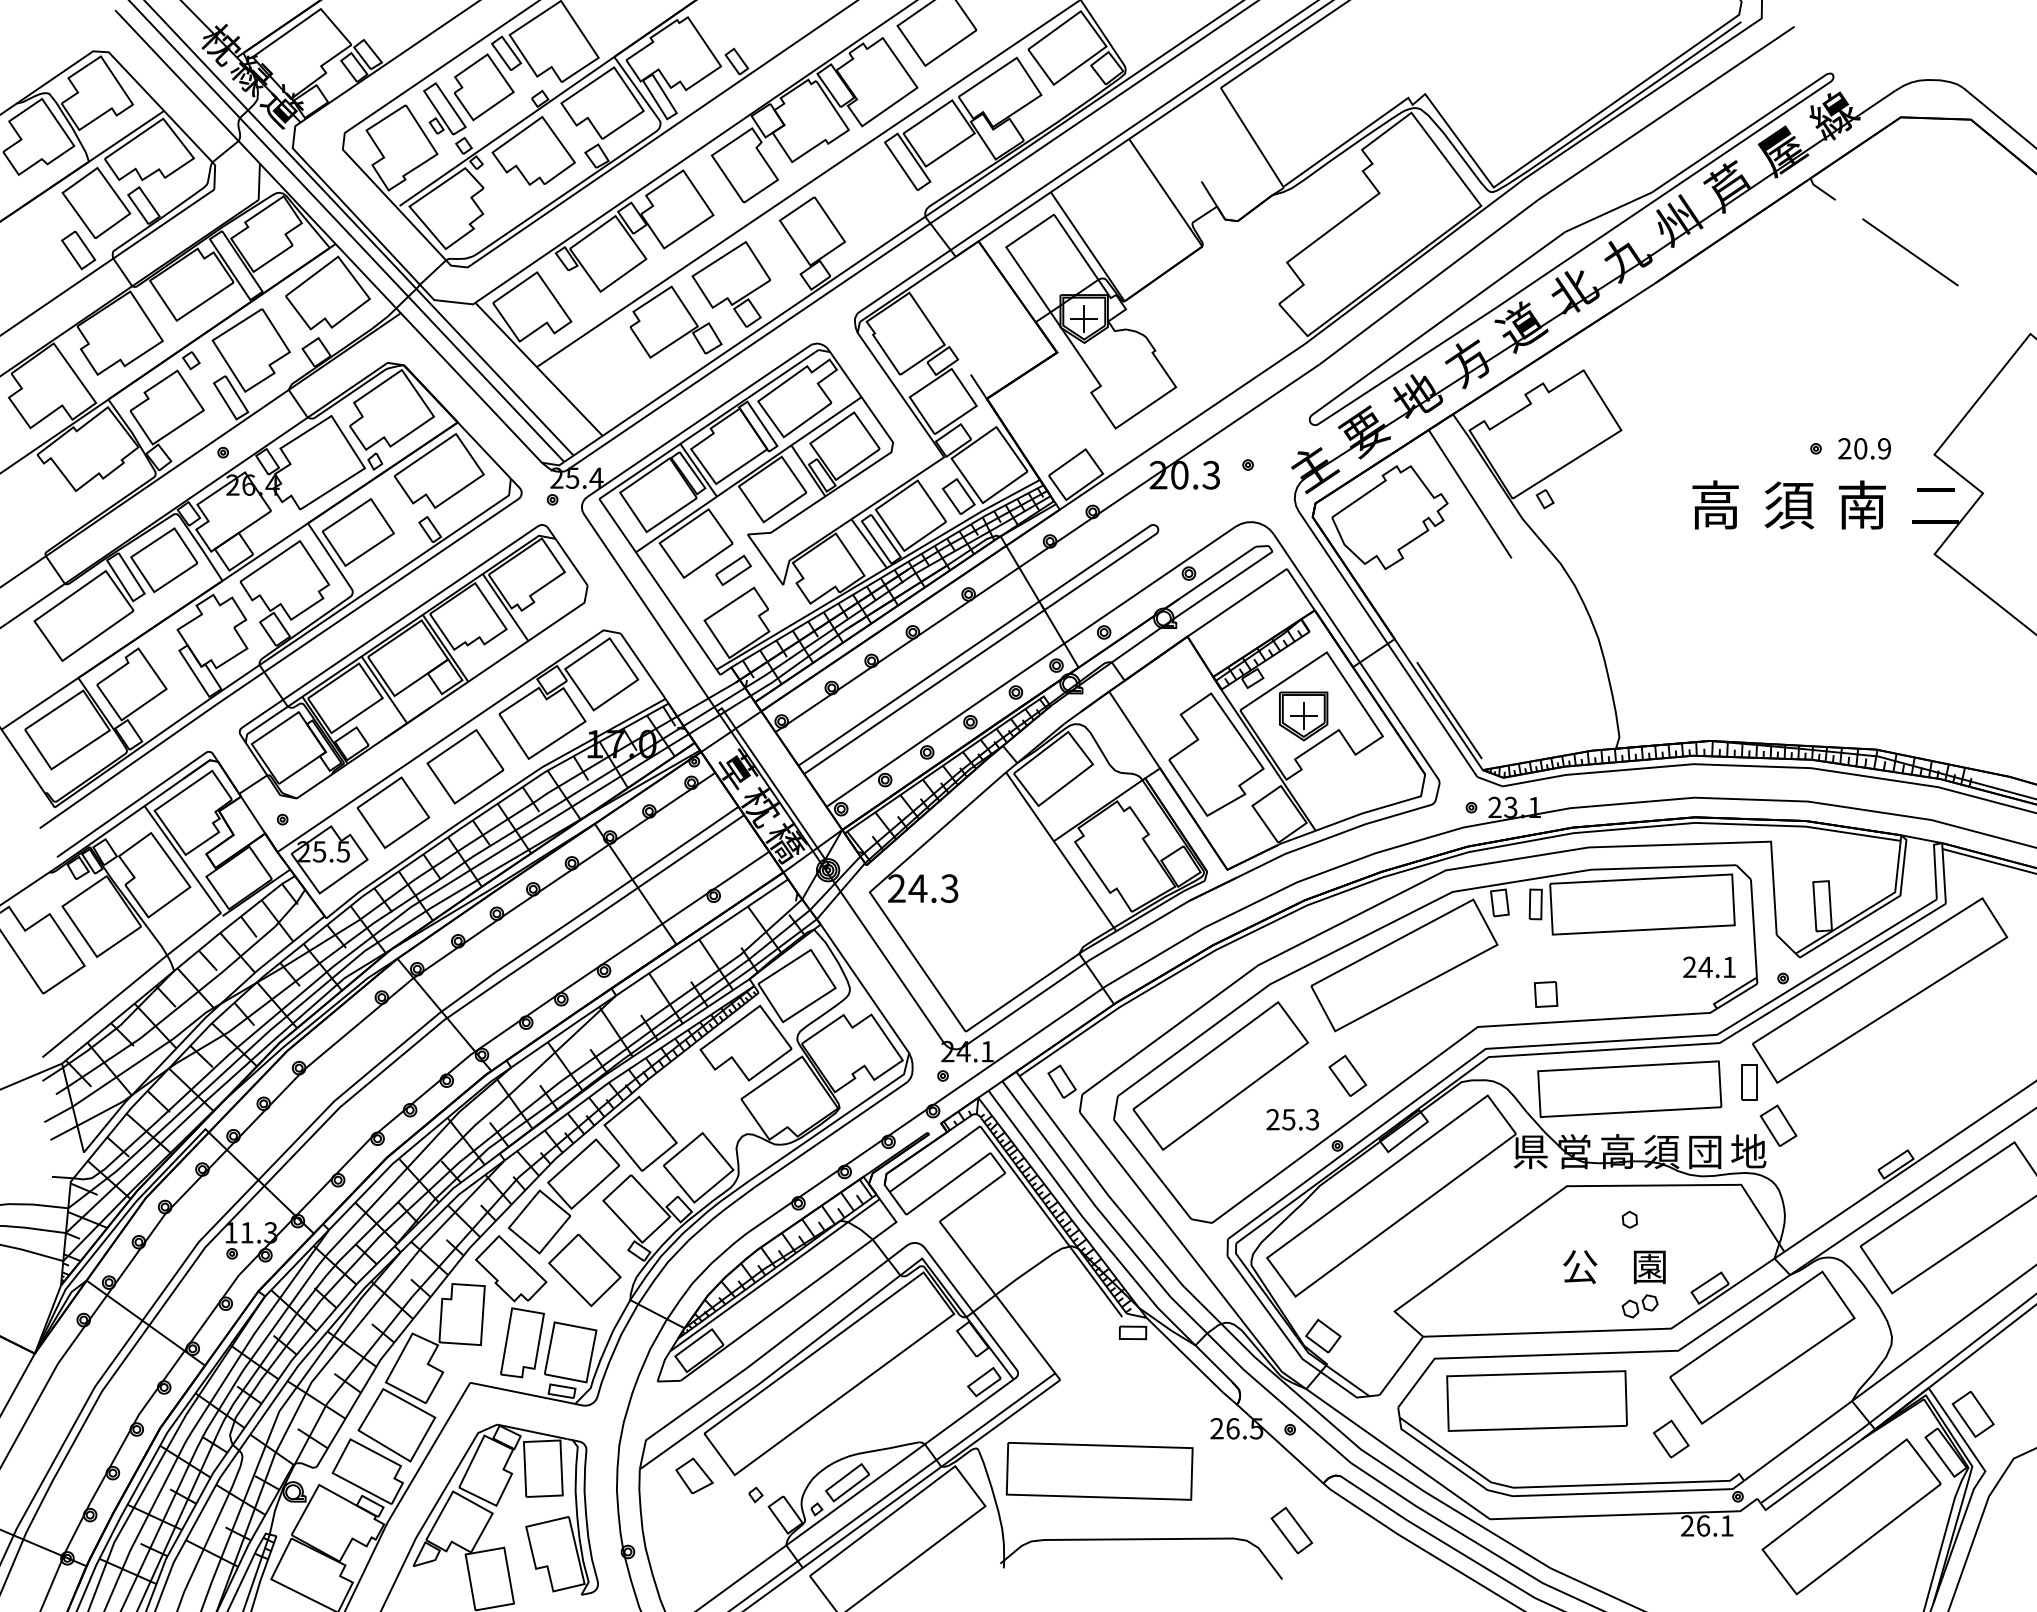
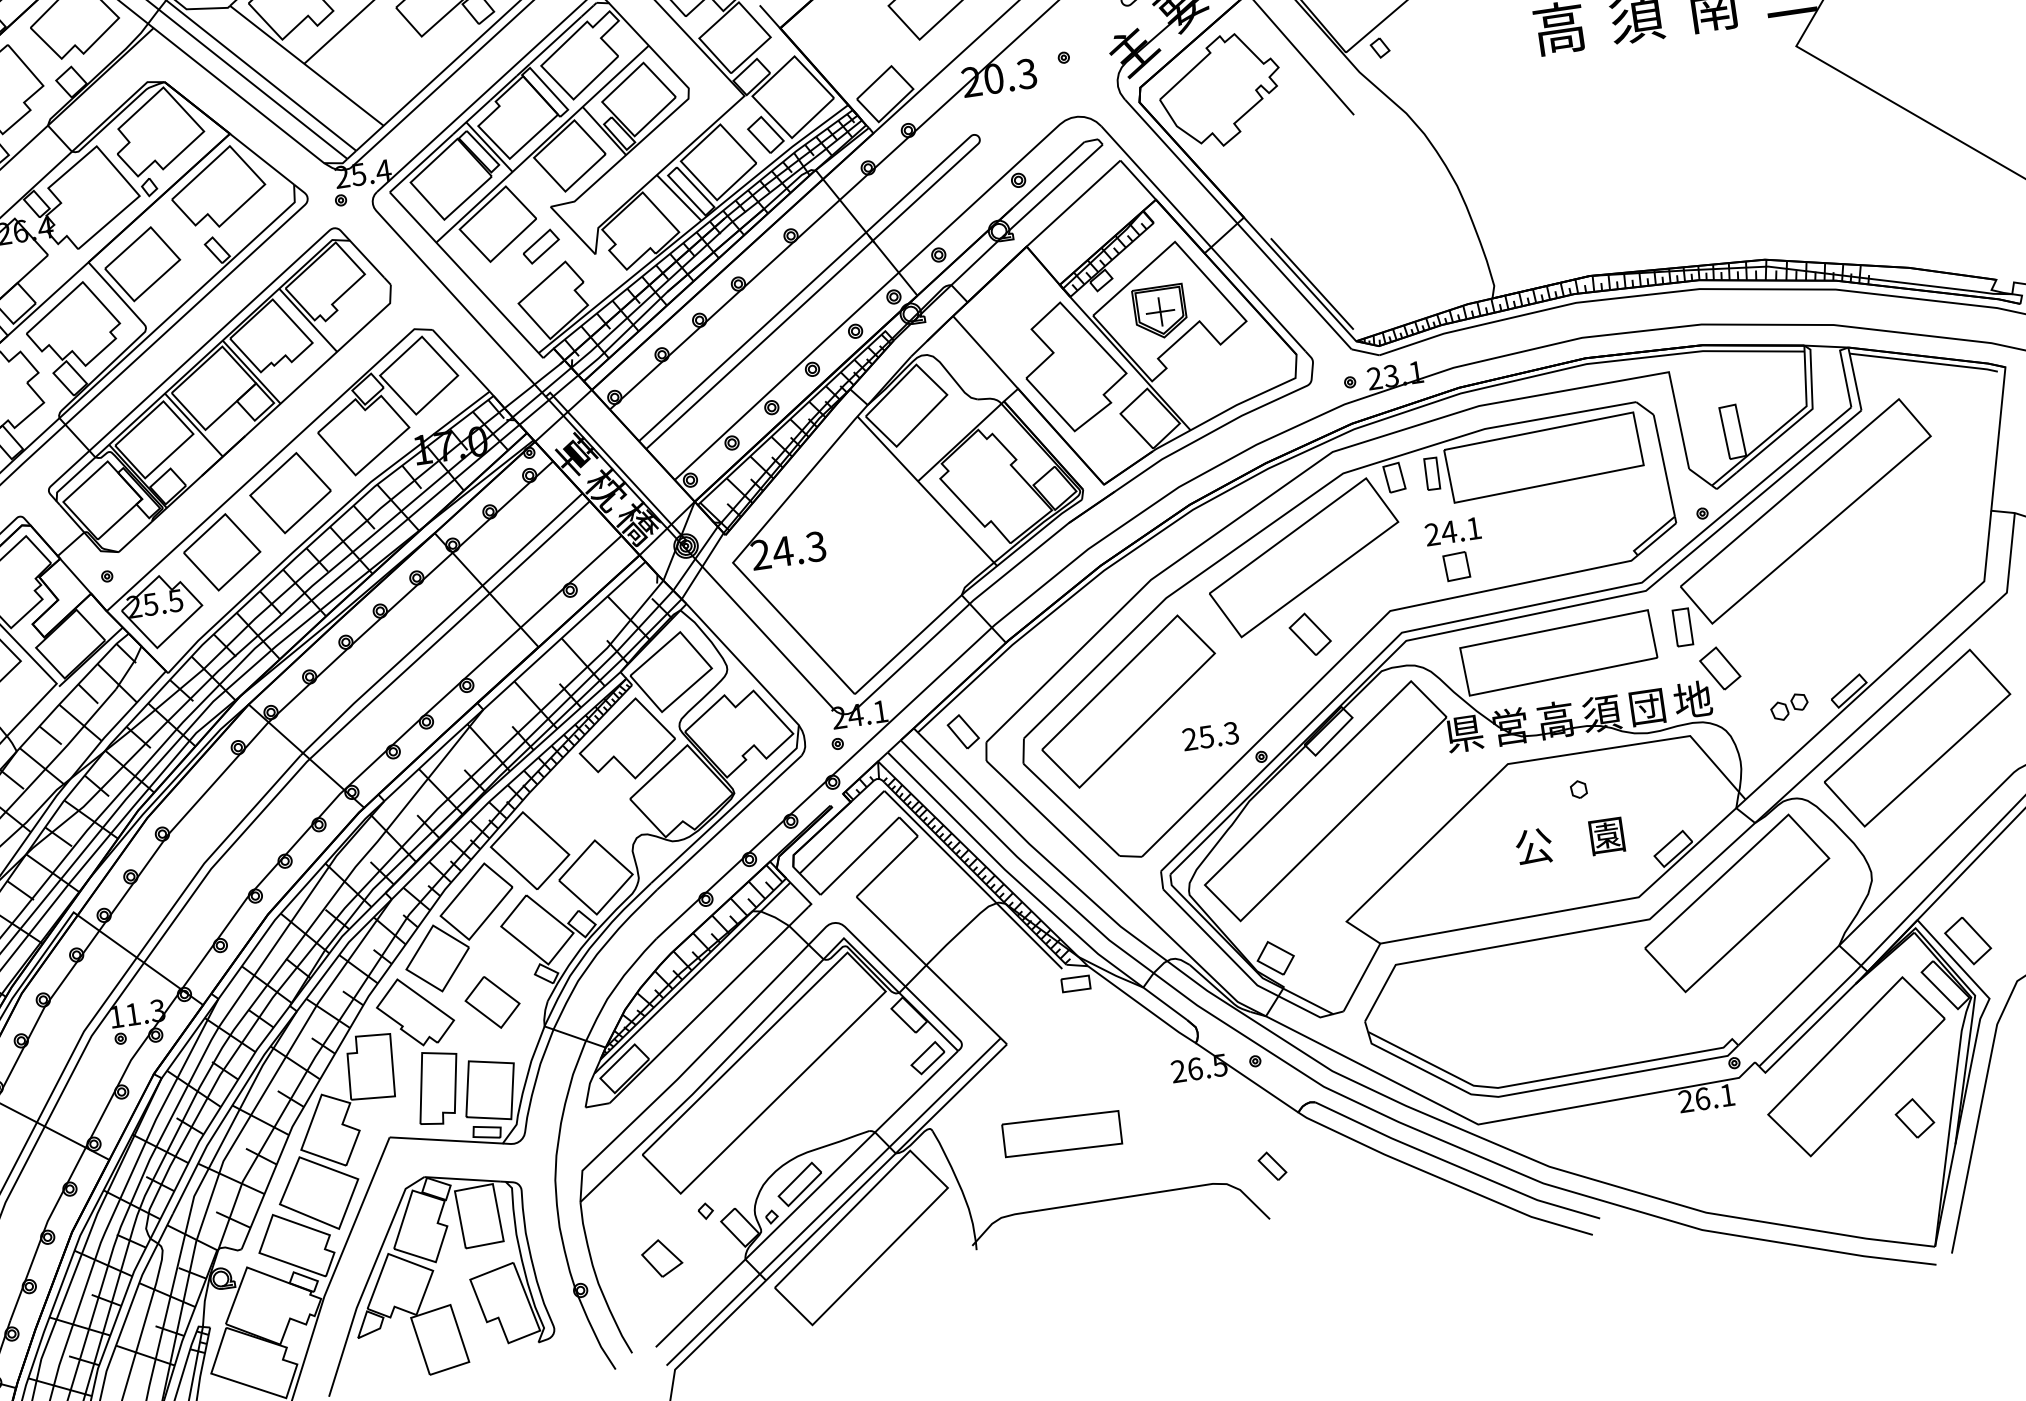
text: (1709, 967) -> (1453, 531), moved
part: (1347, 1075) -> (1309, 633), moved
part: (584, 1270) -> (492, 1002), size x0.7
part: (1639, 1306) -> (1788, 707), moved
part: (1536, 1400) -> (1508, 993), removed
part: (1670, 1438) -> (1914, 1117), moved
part: (1099, 1471) -> (1062, 1134), size x0.6
part: (694, 1475) -> (661, 1257), moved
part: (1291, 1529) -> (1271, 1165), size x0.6

